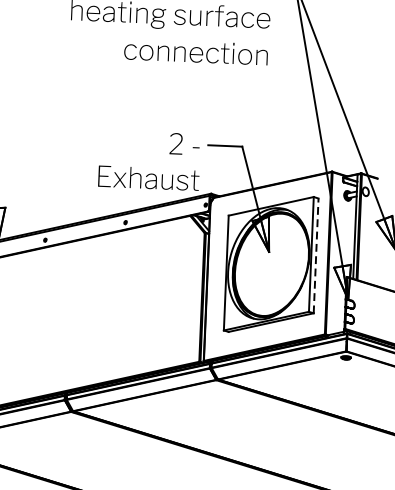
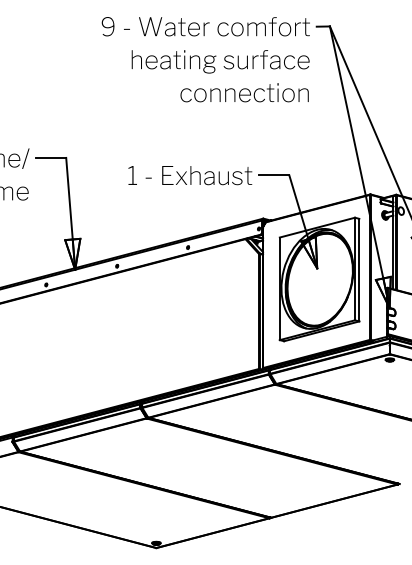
text: (130, 158) -> (190, 190), 2 -> 1
line: (316, 255) -> (359, 269), dashed -> solid

